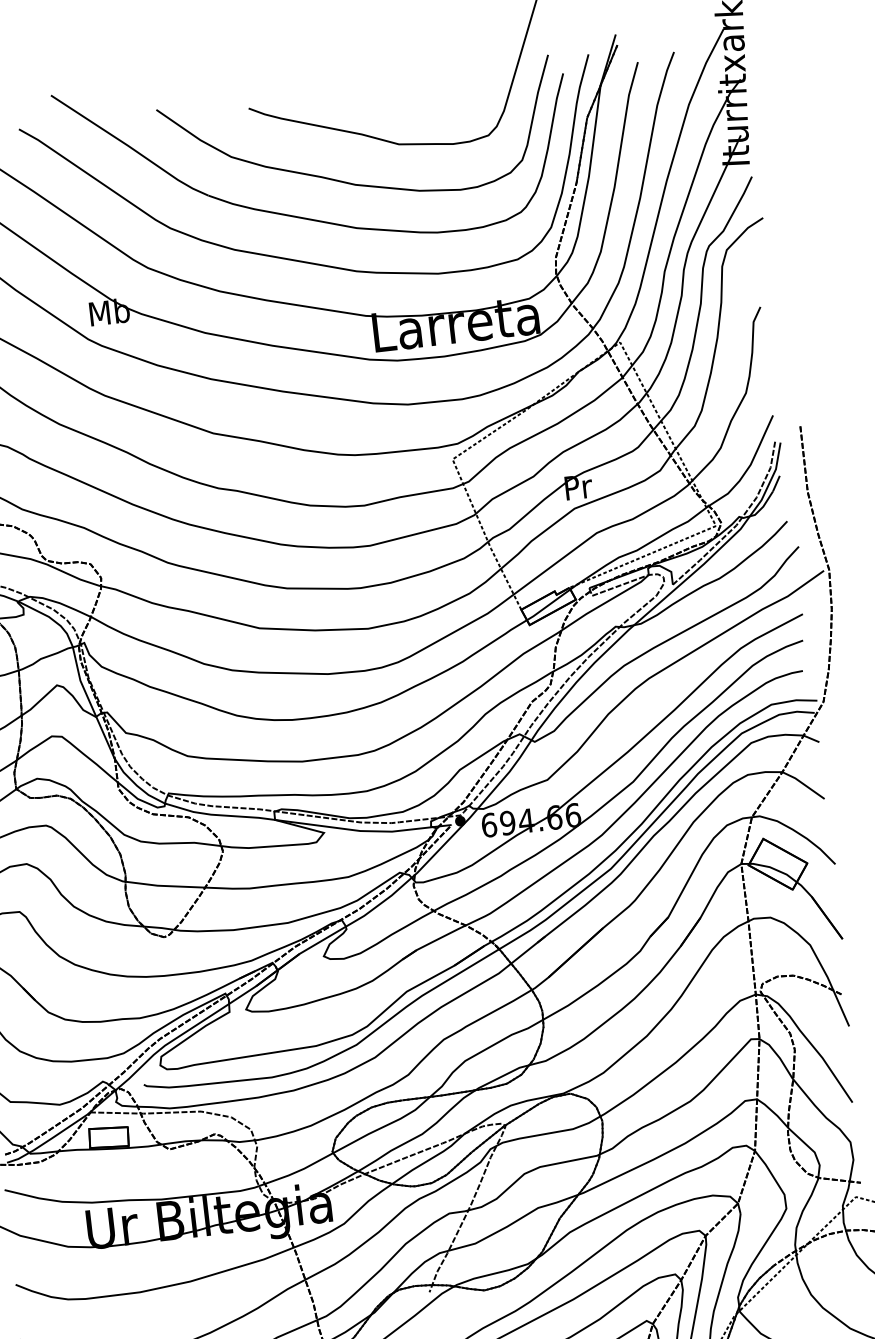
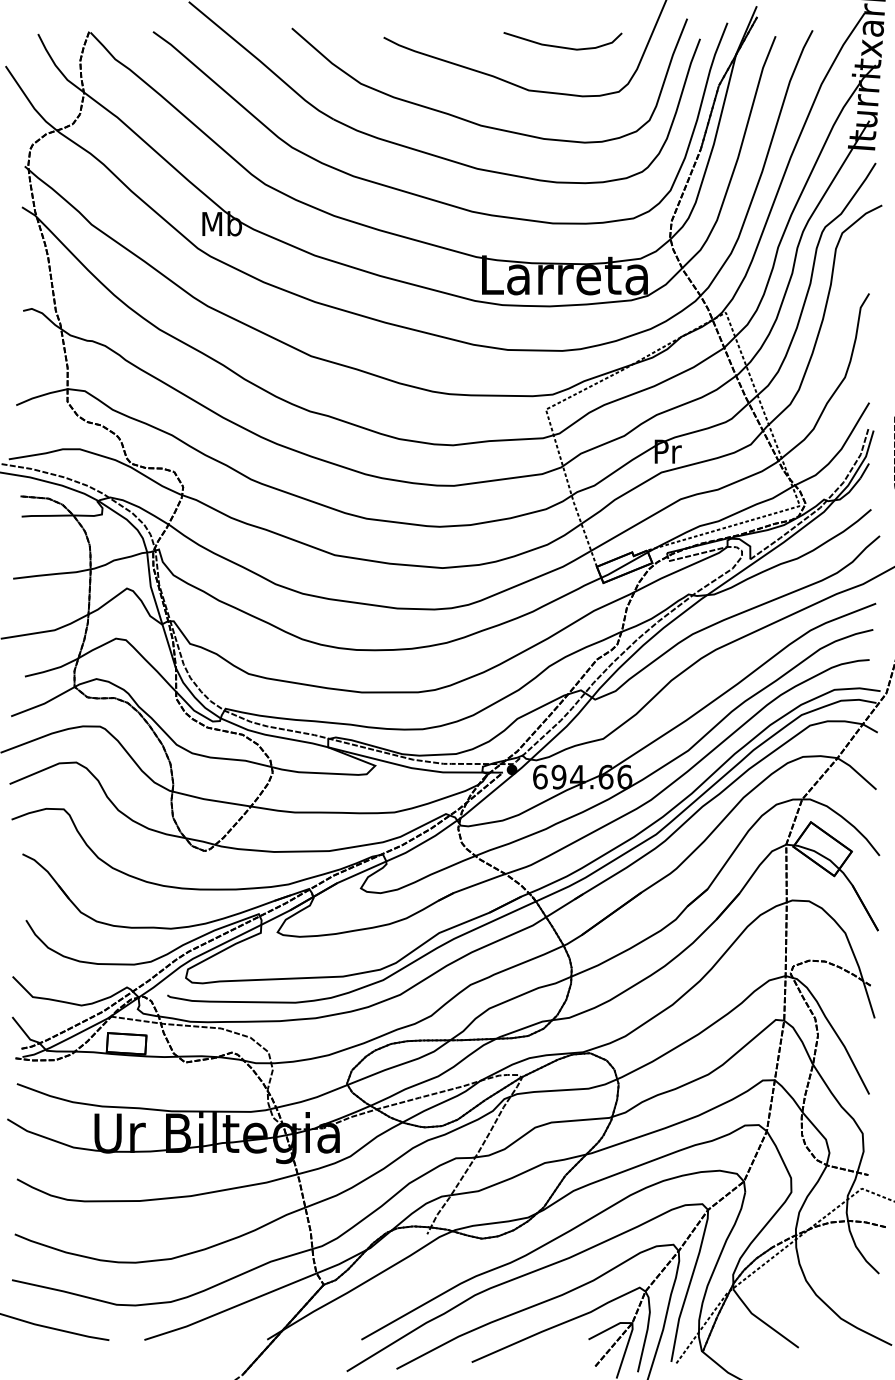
curve: (427, 96) -> (562, 46), added

